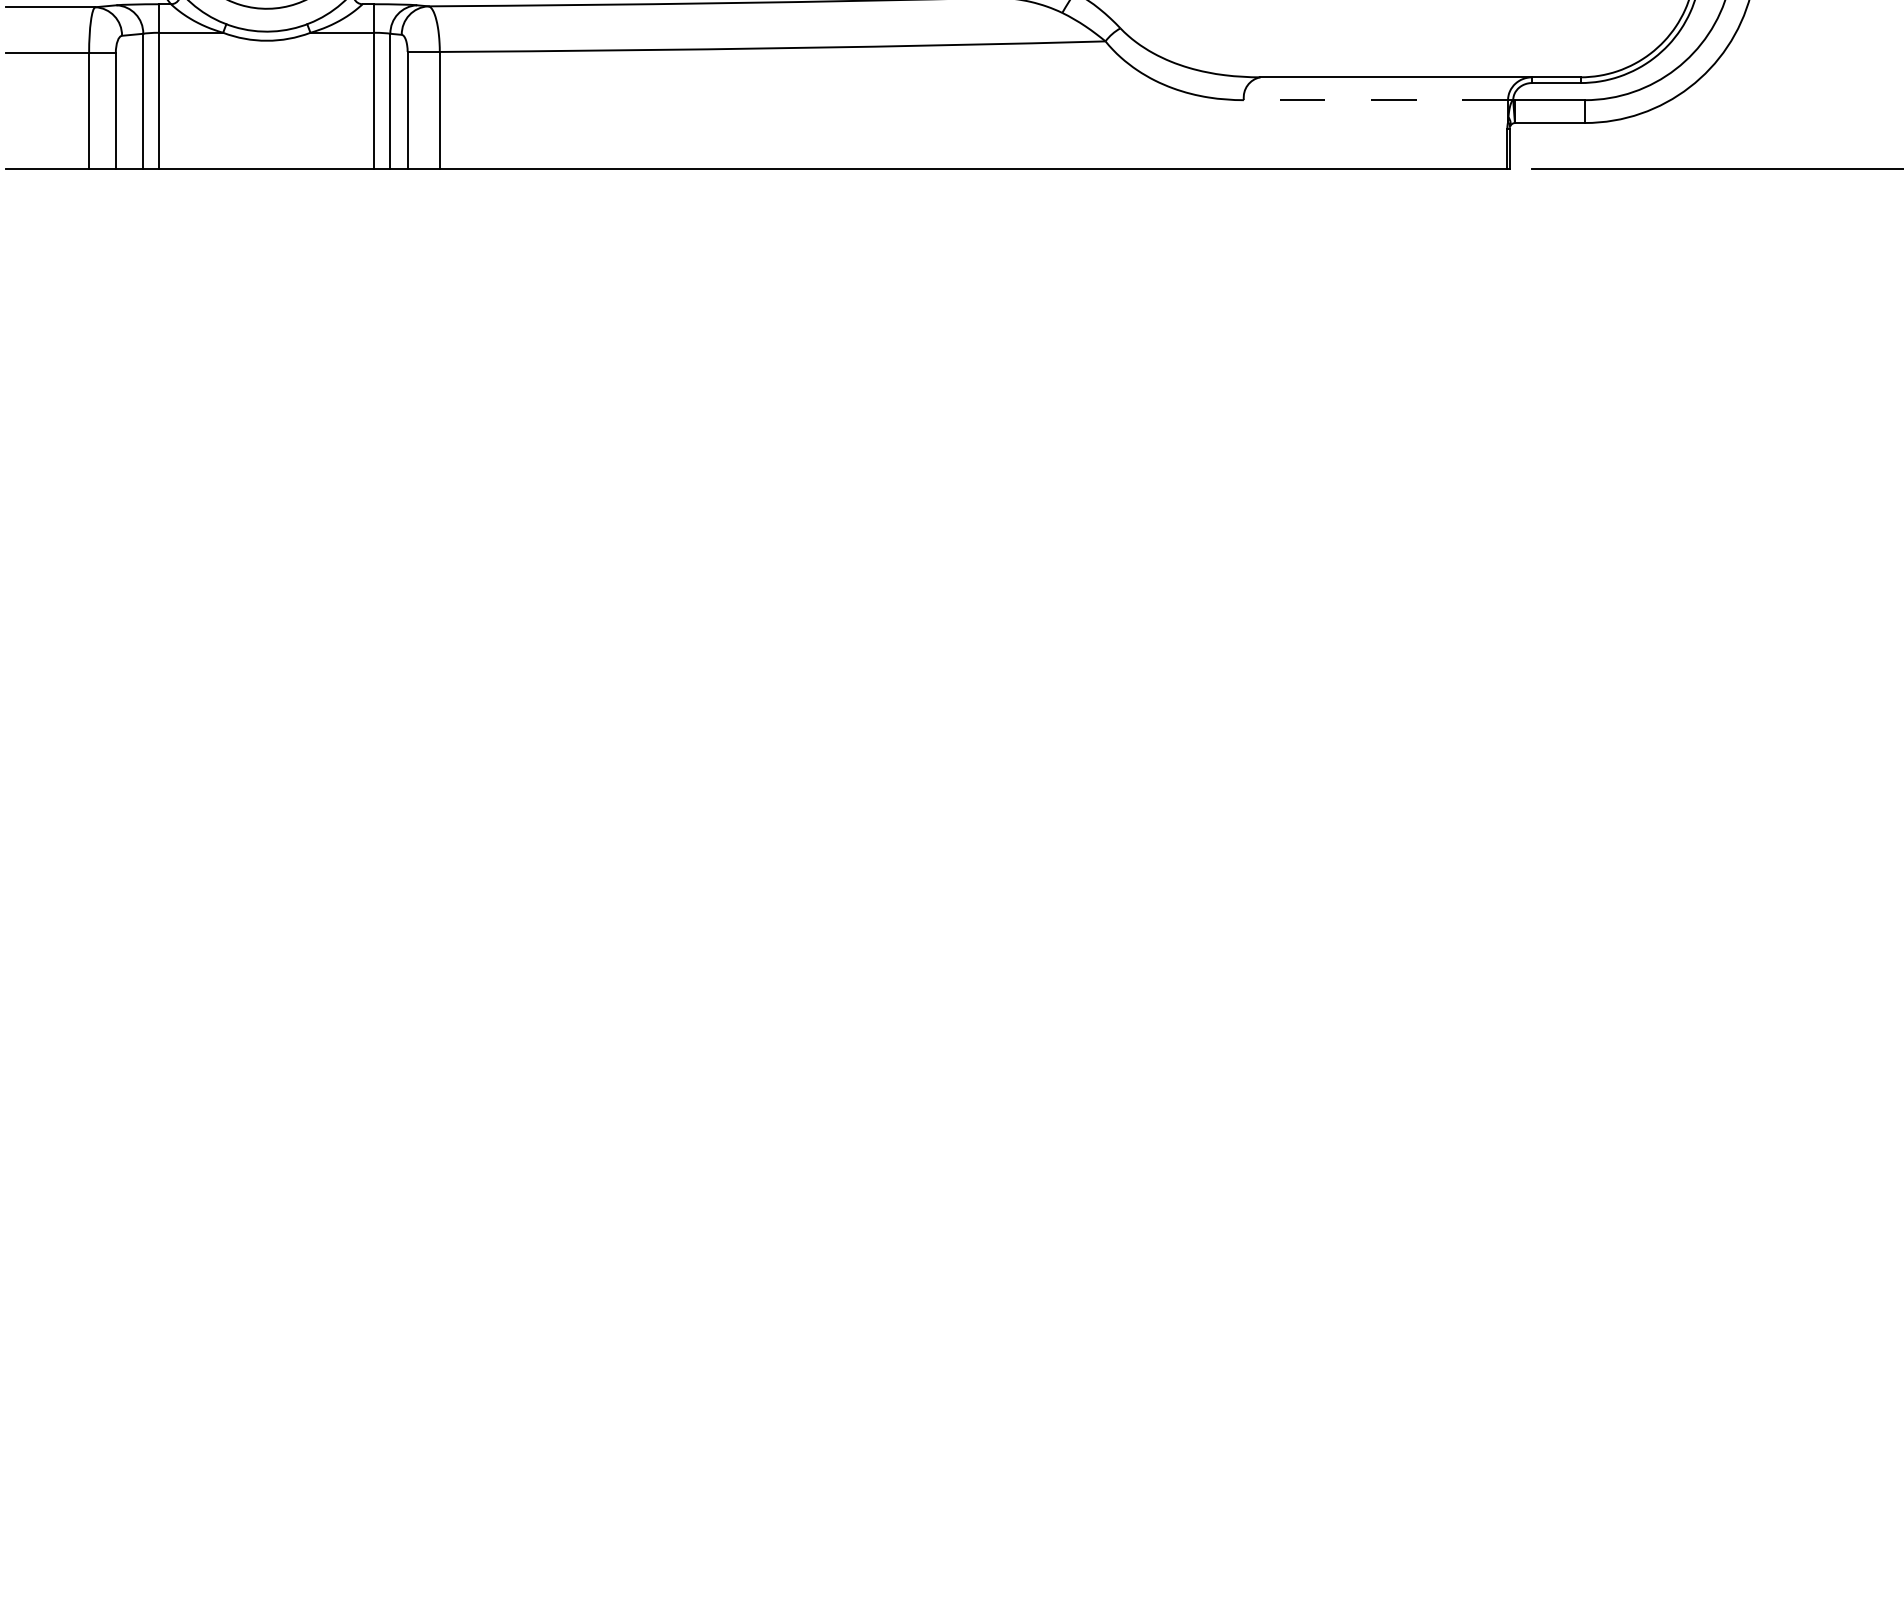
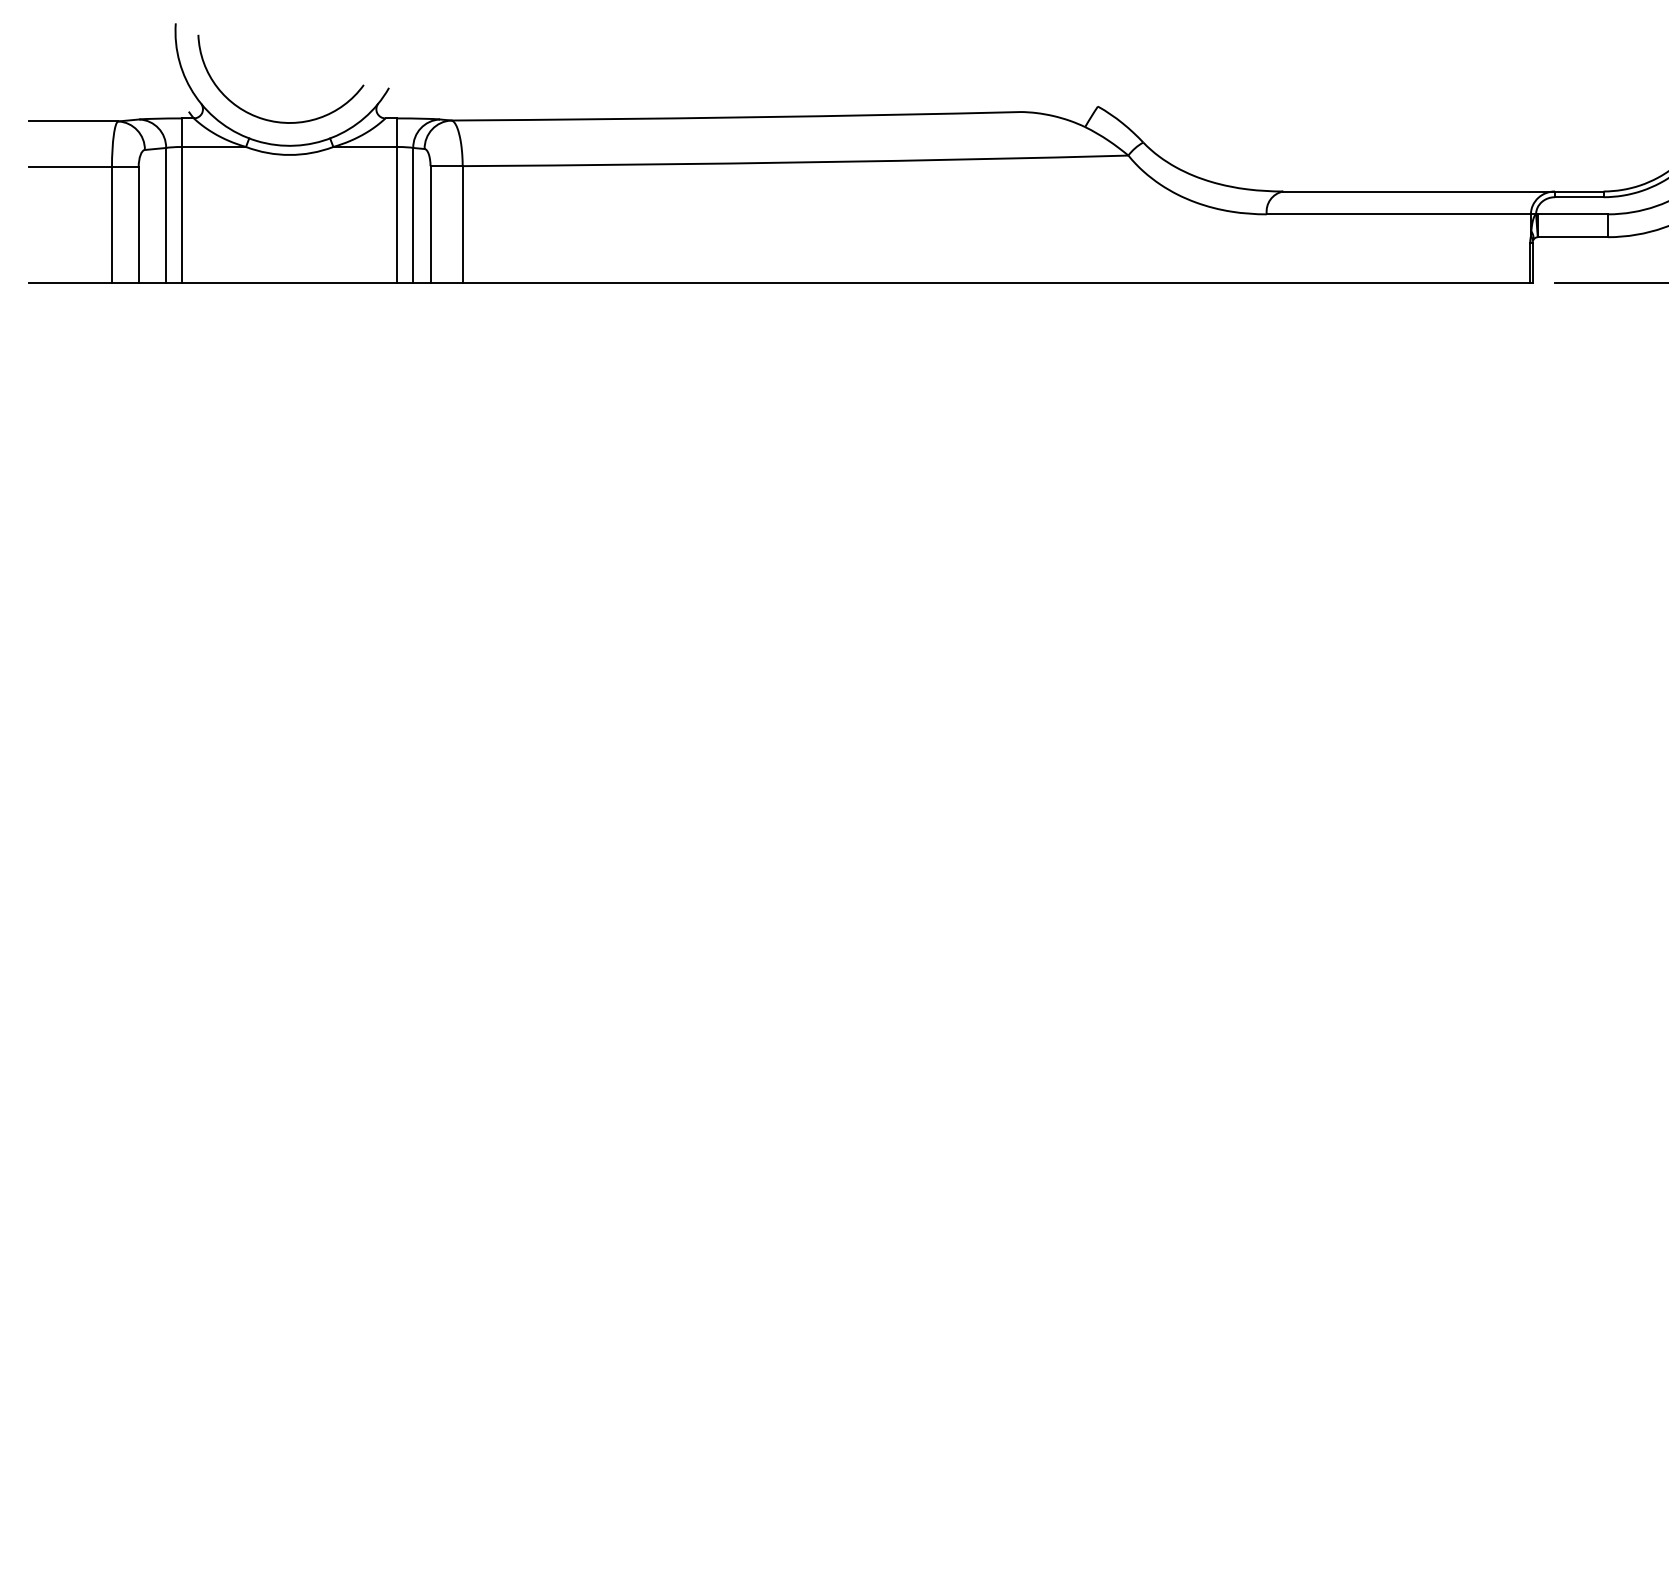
line: (1375, 100) -> (1398, 214), dashed -> solid

